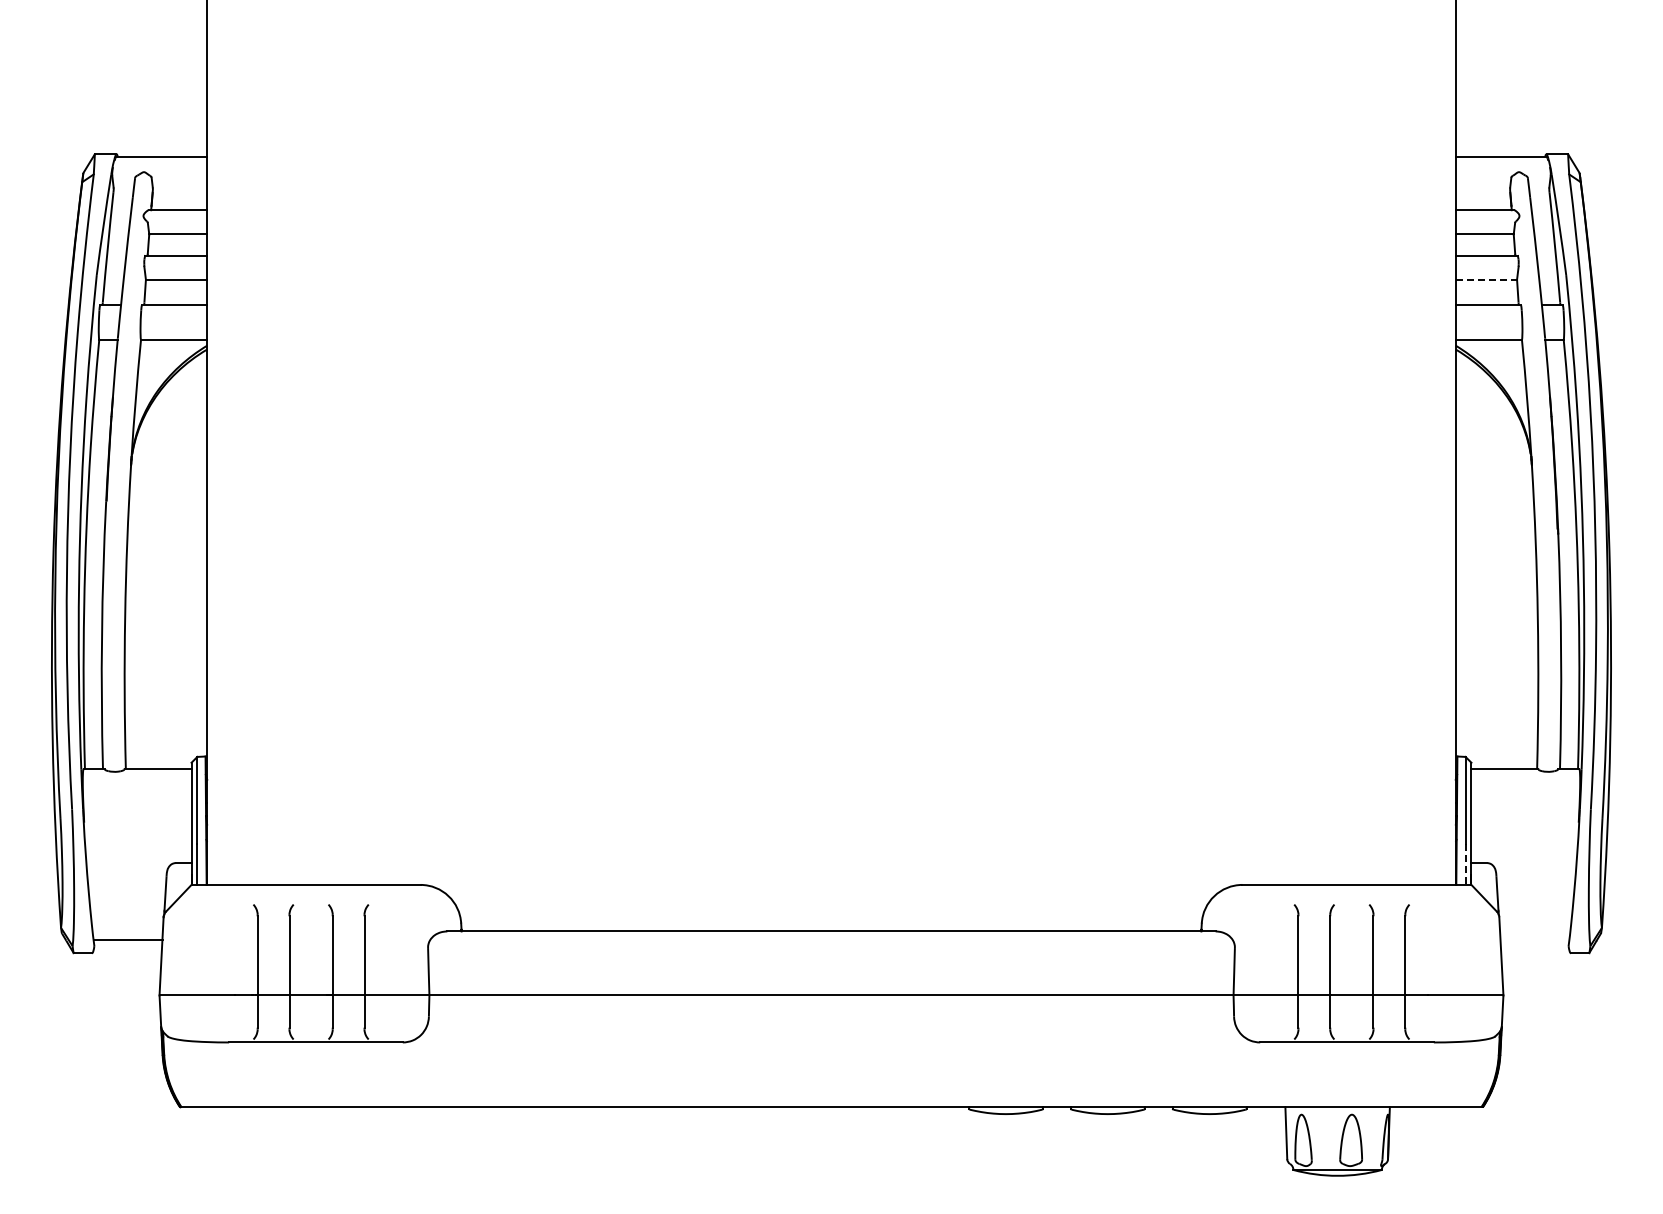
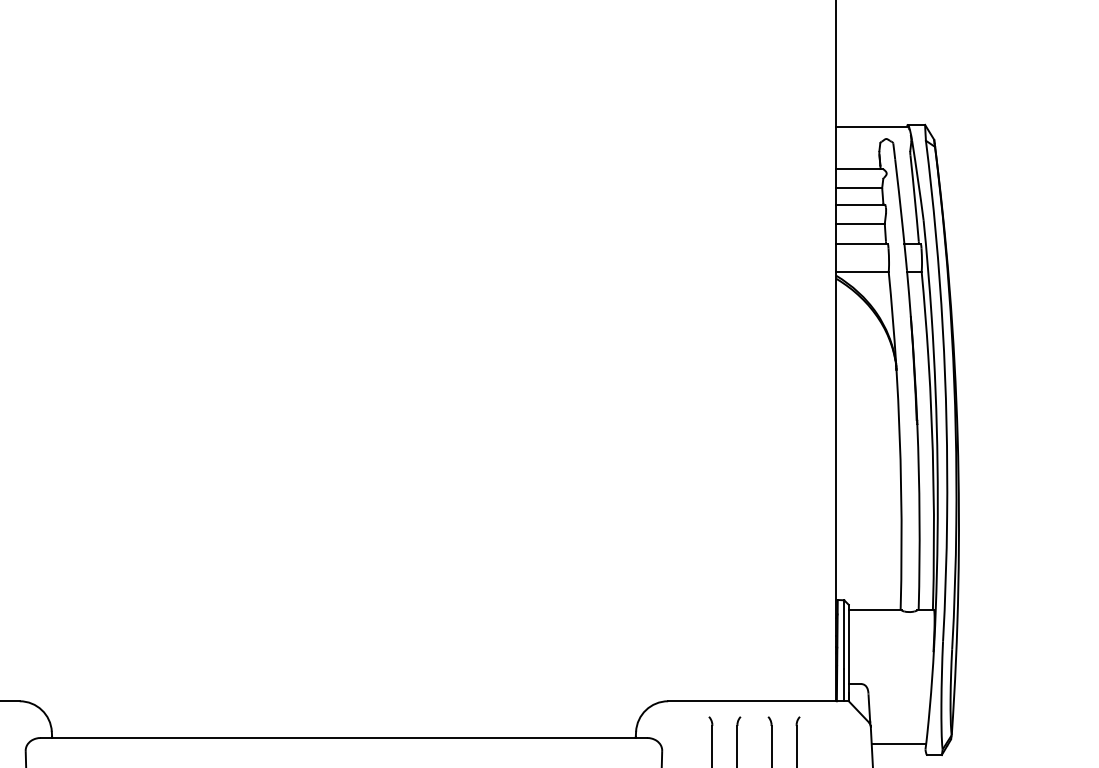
line: (1486, 279) -> (860, 223), dashed -> solid
line: (1465, 865) -> (844, 685), dashed -> solid
line: (1534, 939) -> (898, 744), added

